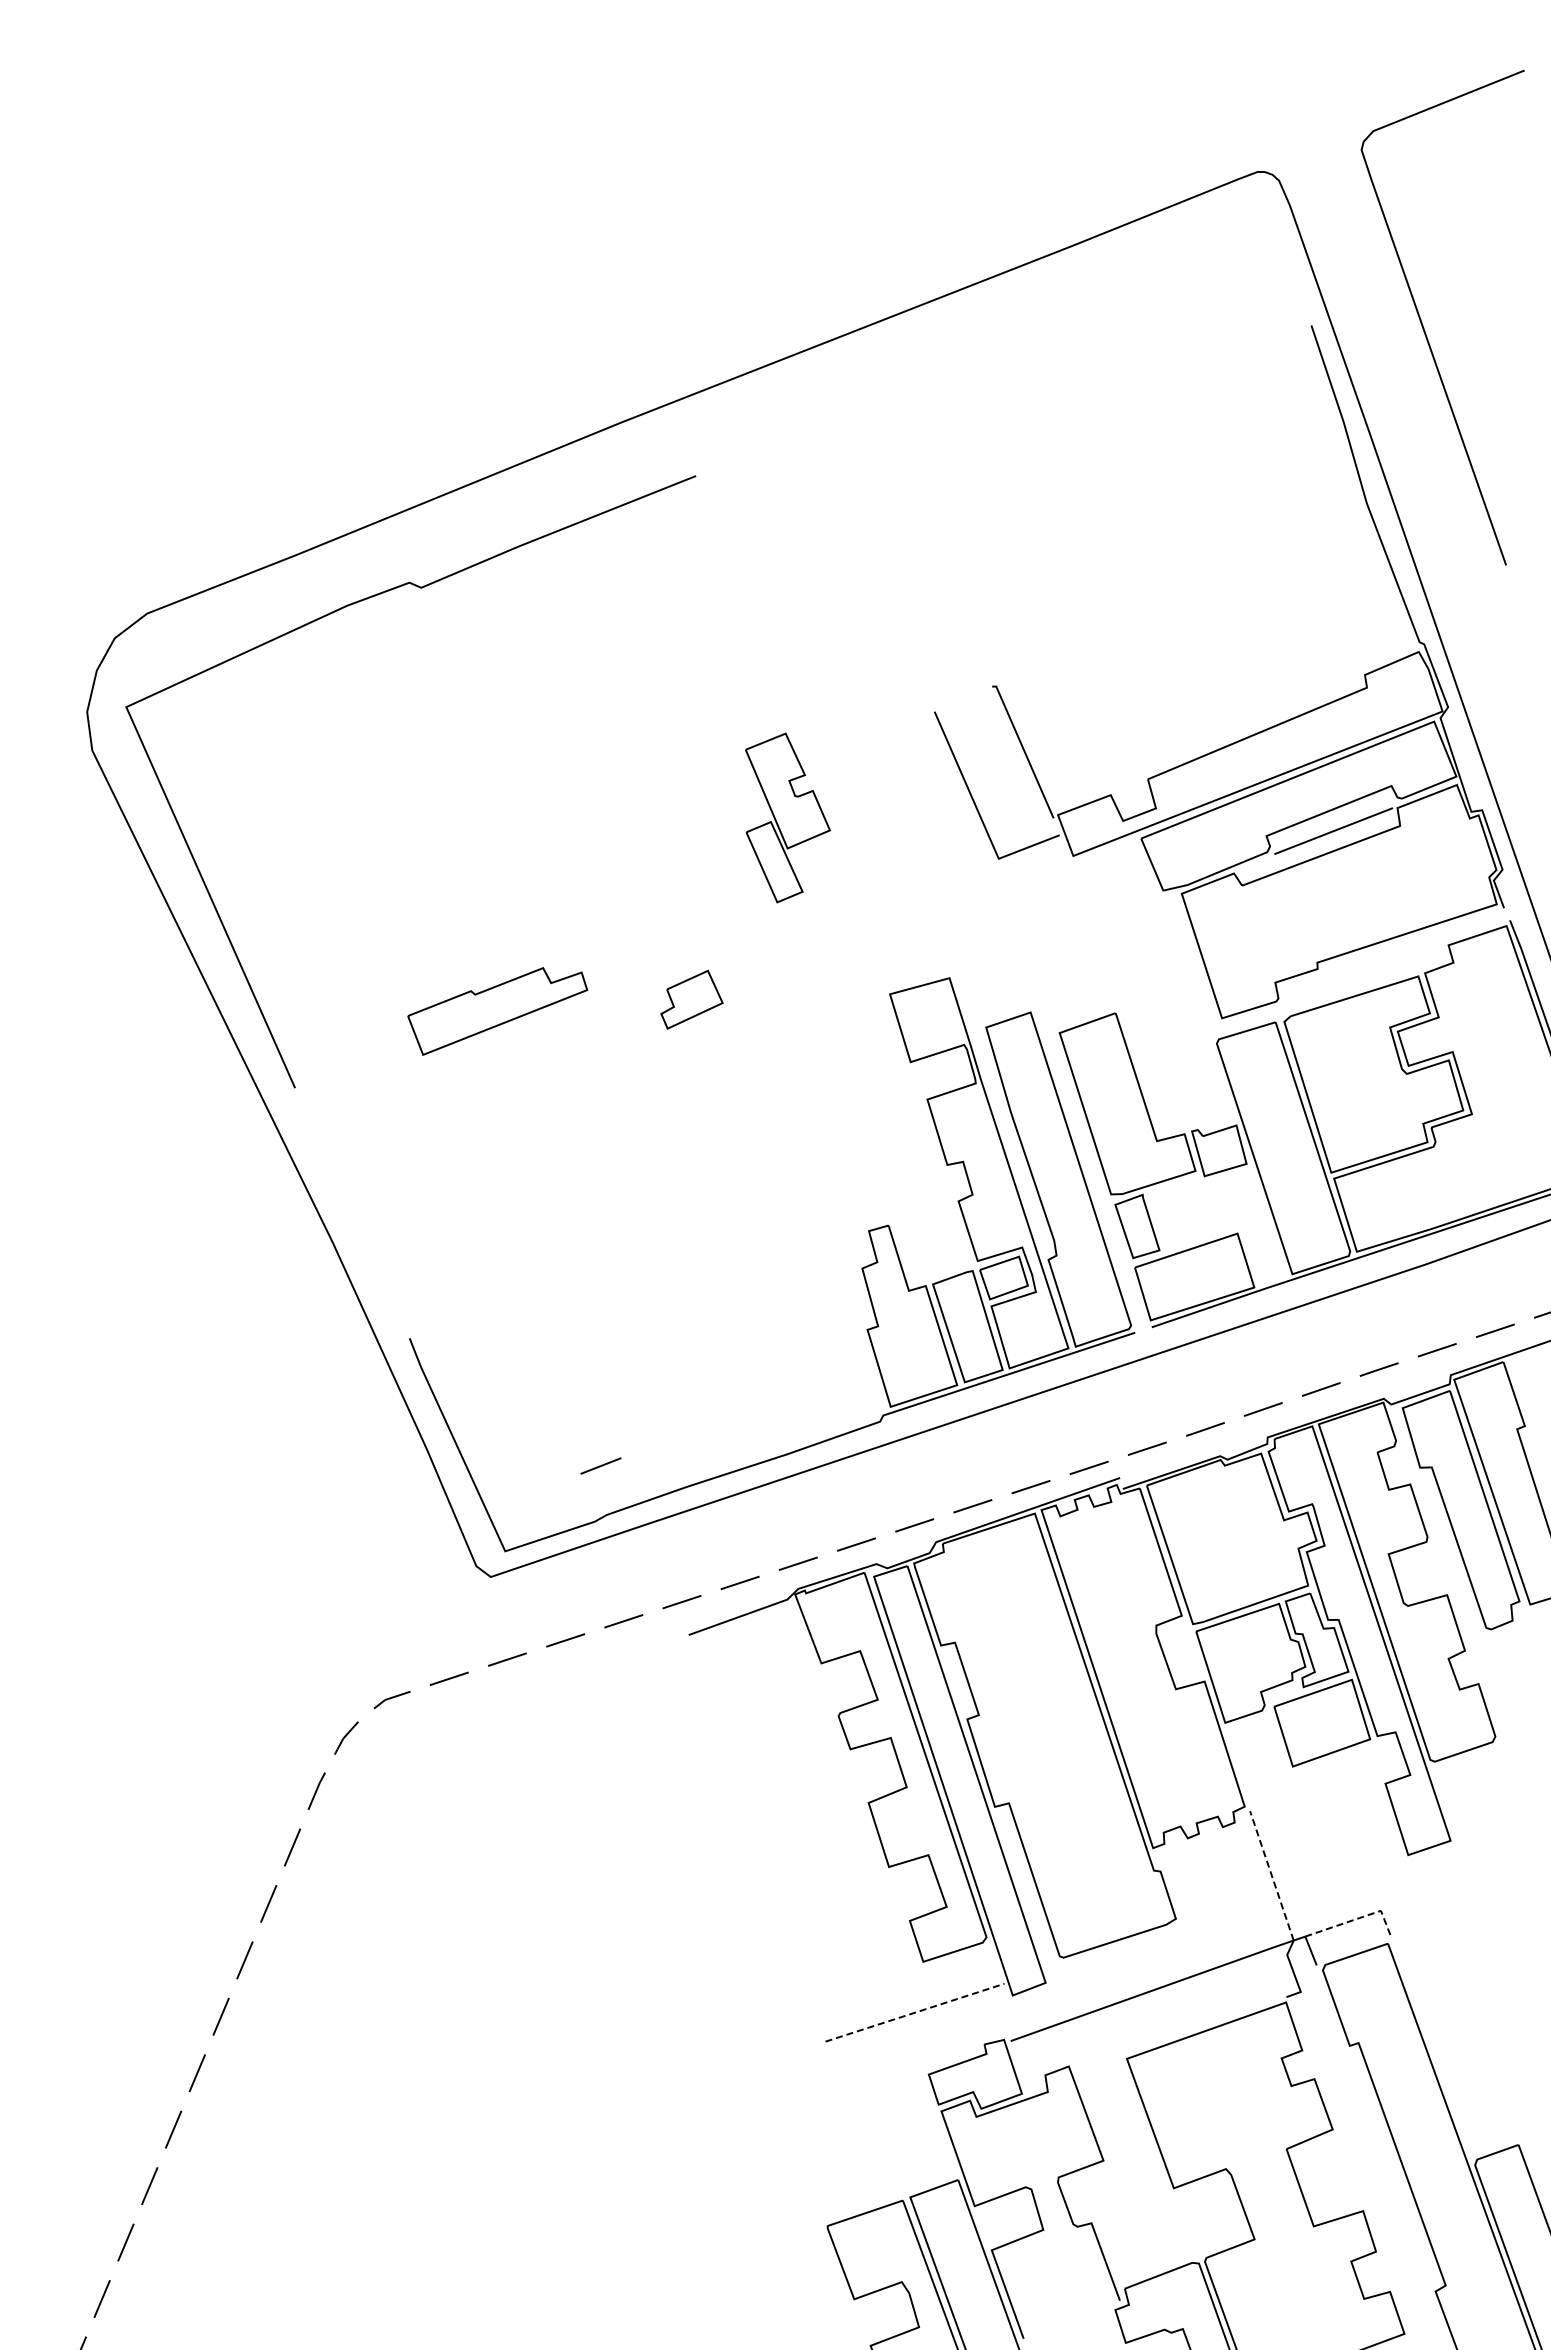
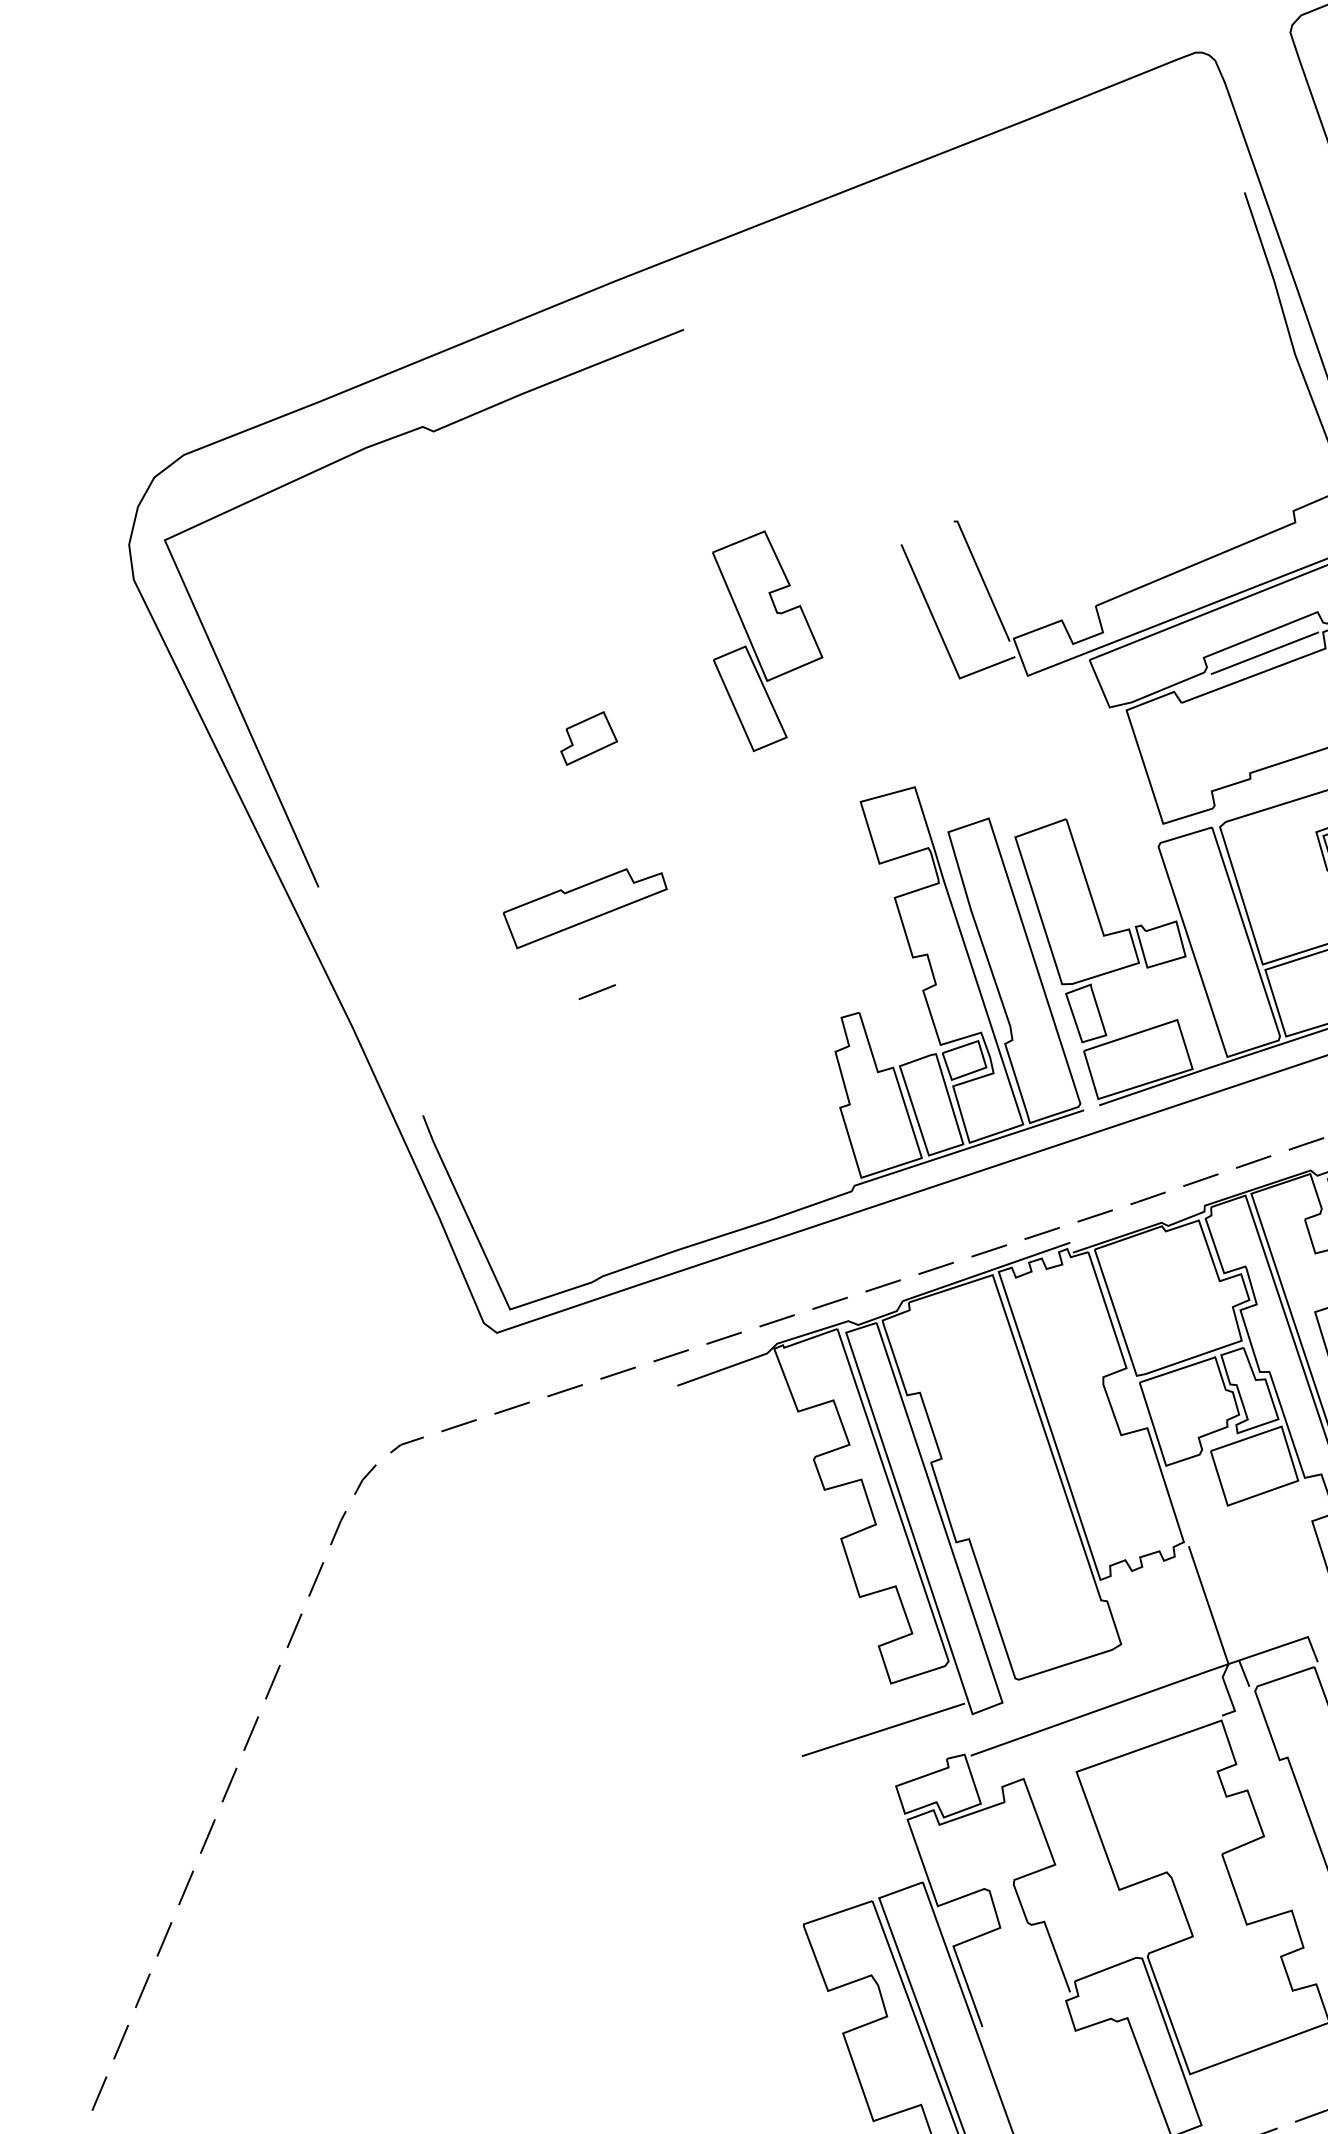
part: (787, 817) -> (767, 640), size x1.43
part: (691, 999) -> (588, 738), moved
part: (497, 1011) -> (585, 908), moved
line: (600, 1465) -> (596, 991), moved
line: (1272, 1876) -> (1209, 1605), dashed -> solid
line: (1358, 1918) -> (1287, 1644), dashed -> solid
line: (915, 2012) -> (883, 1729), dashed -> solid

